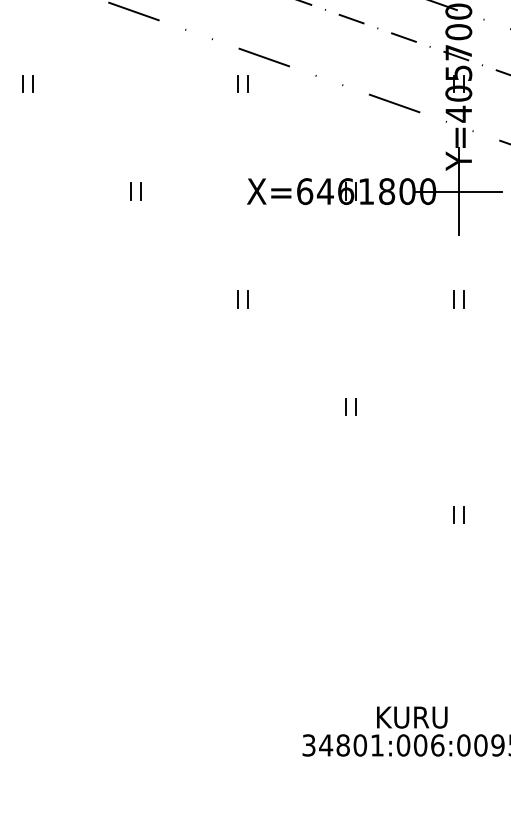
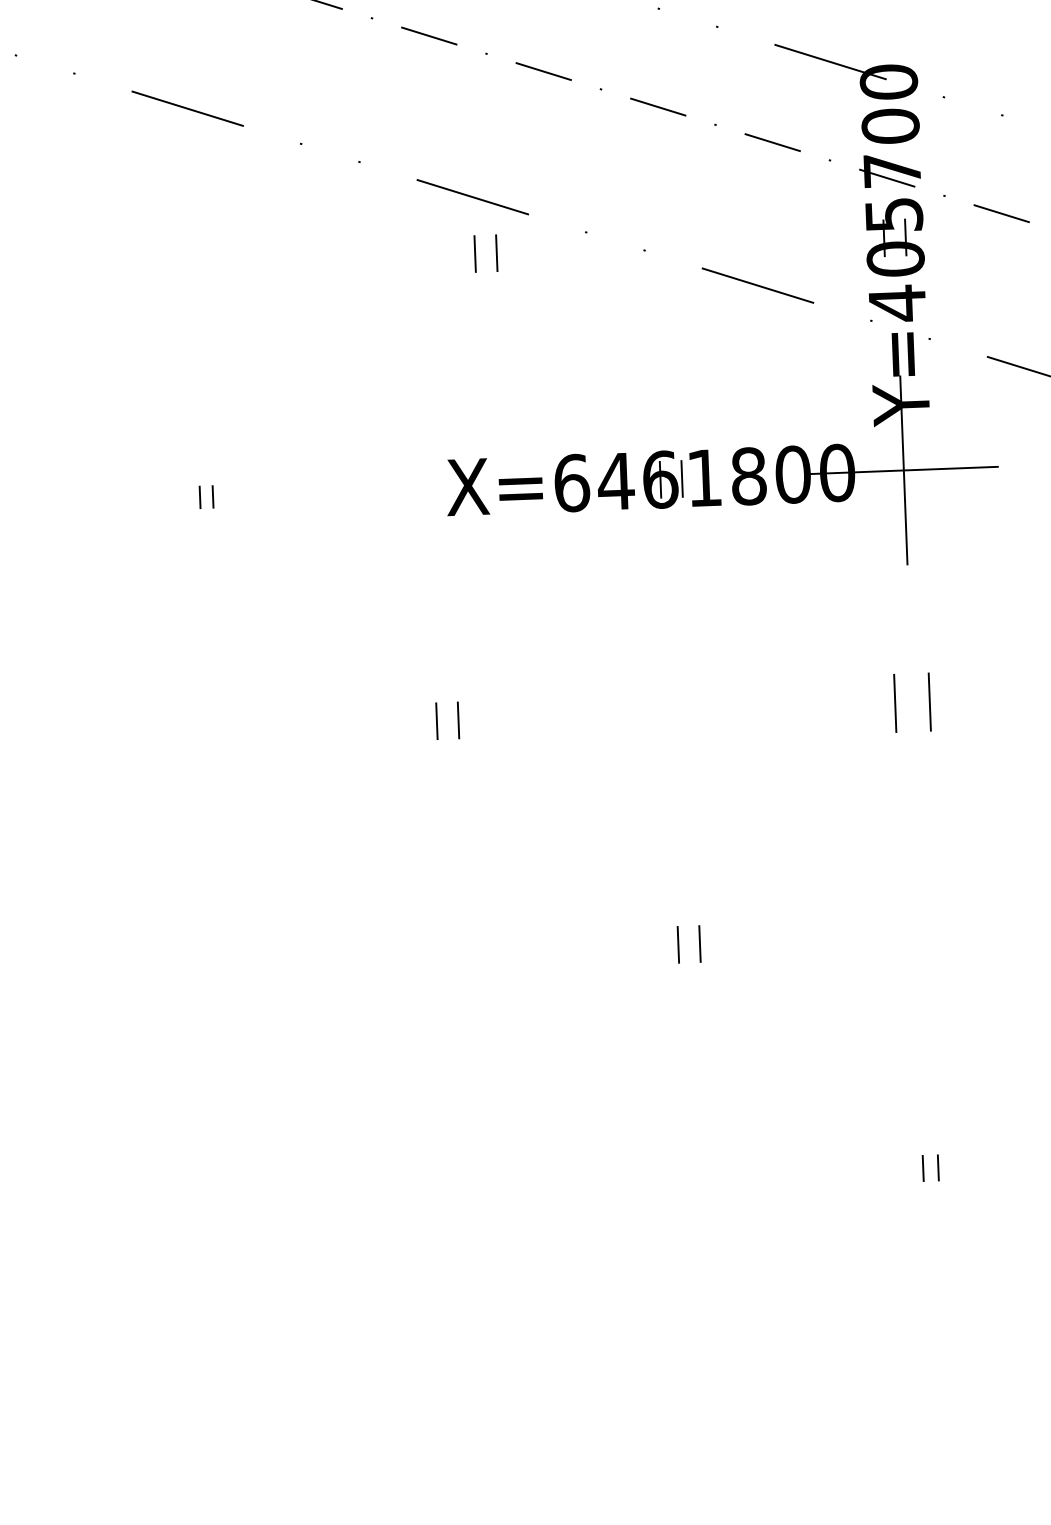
part: (242, 83) -> (484, 252), moved
part: (135, 191) -> (206, 497), size x0.6
part: (458, 299) -> (912, 703), size x1.6
part: (458, 514) -> (929, 1167), size x0.7

